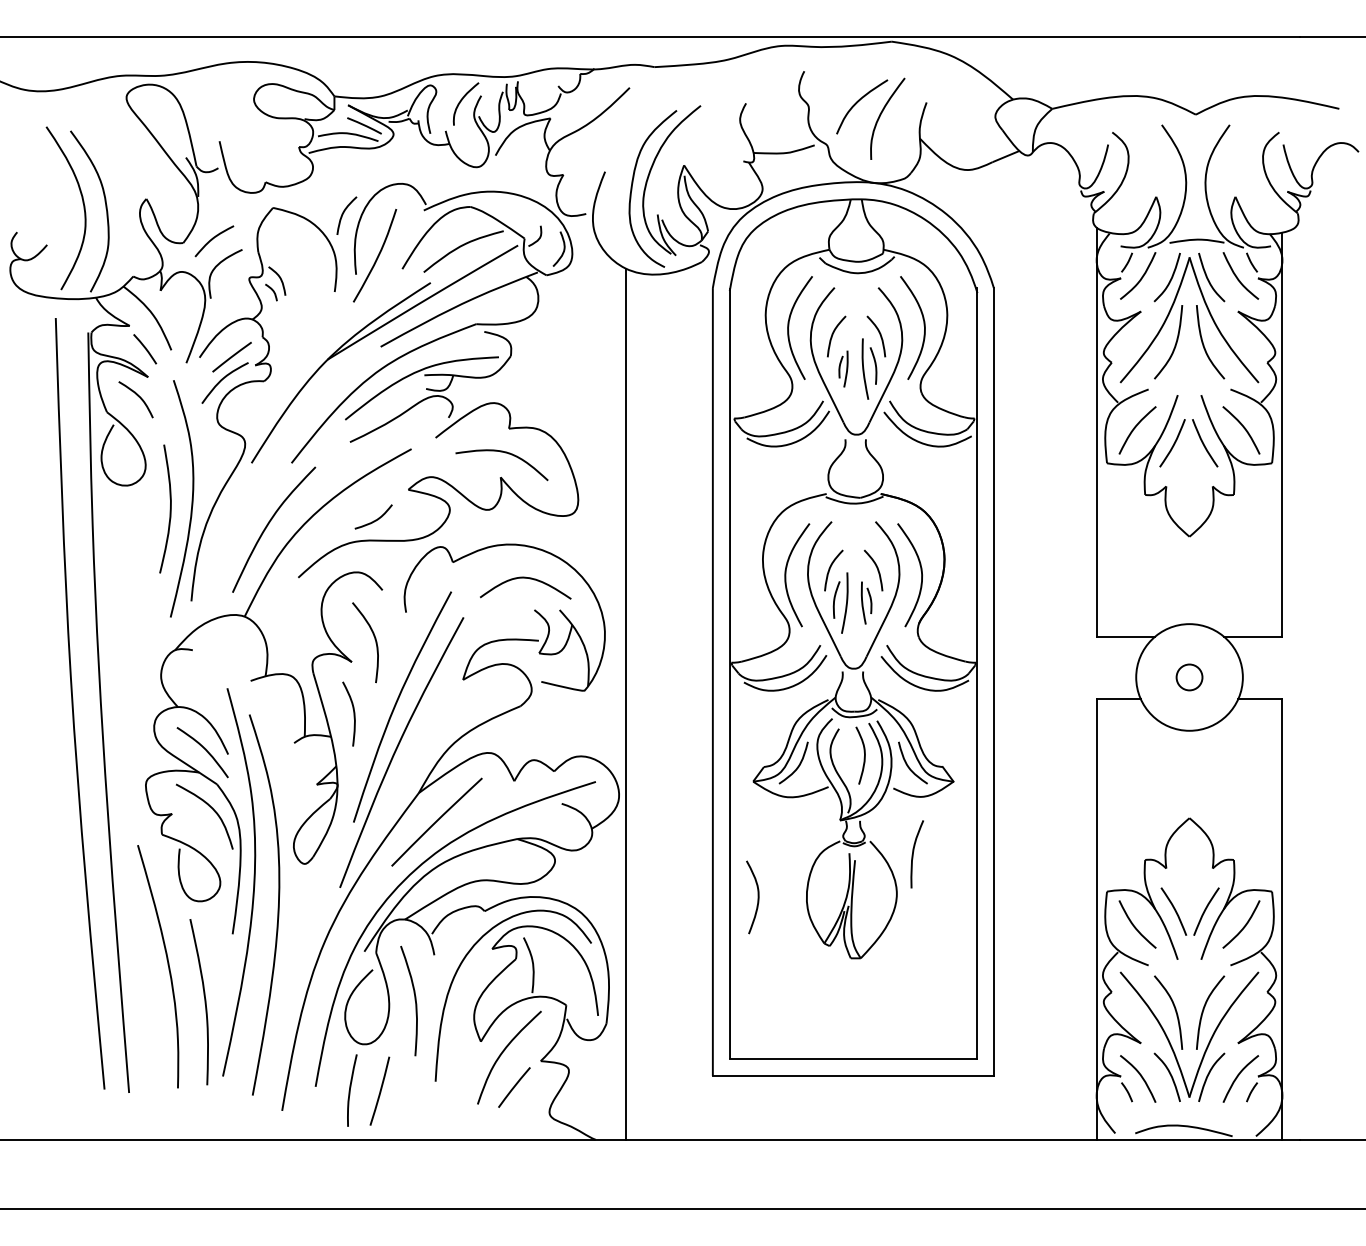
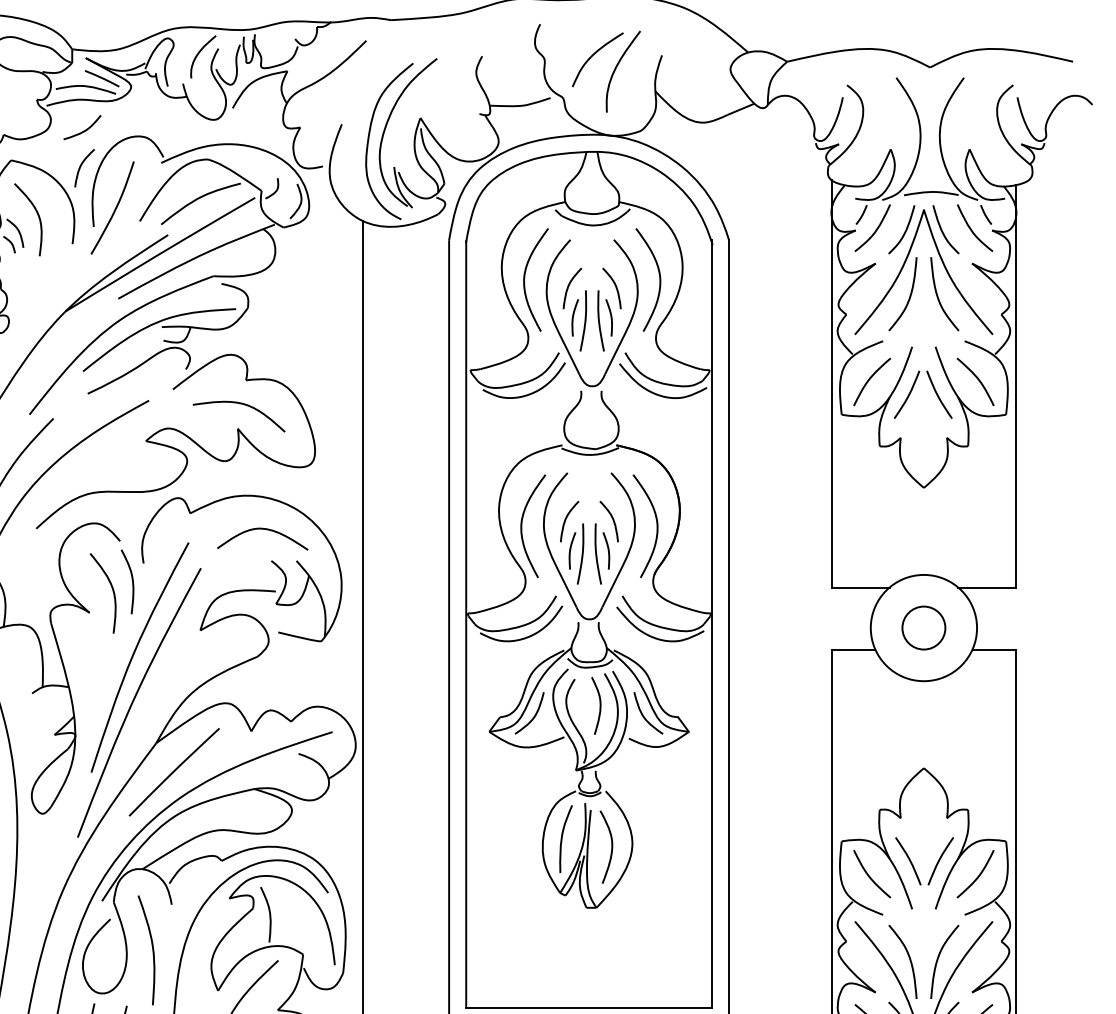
curve: (299, 263) -> (37, 215), added
part: (843, 368) -> (579, 320), size x1.67
curve: (375, 519) -> (84, 130), moved
part: (866, 602) -> (602, 553), size x1.43
circle: (1189, 677) -> (923, 628), size x1.67
curve: (353, 713) -> (132, 581), moved
curve: (913, 854) -> (562, 839), moved
curve: (757, 897) -> (611, 847), moved

